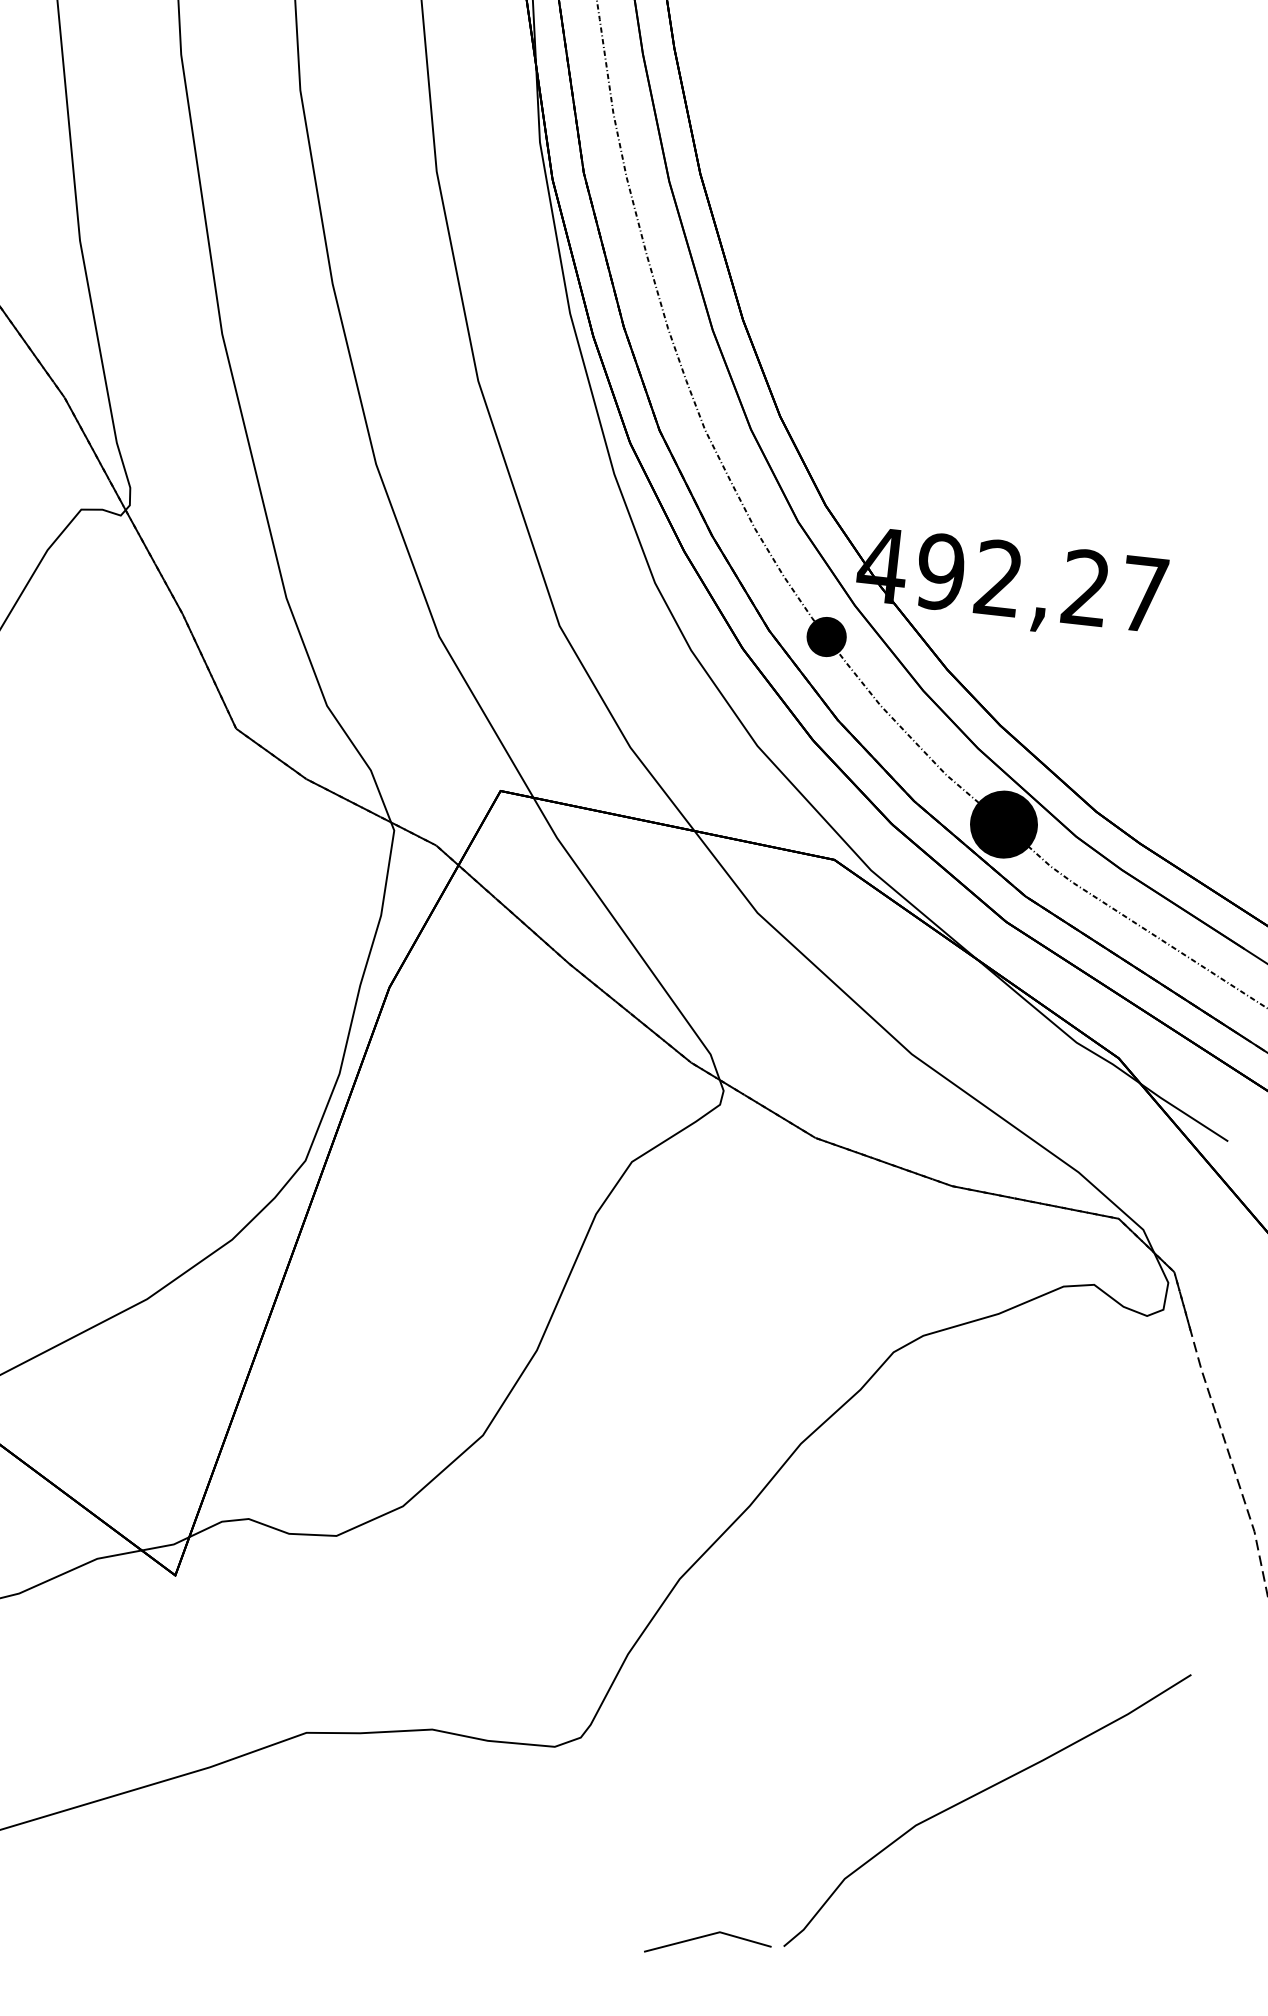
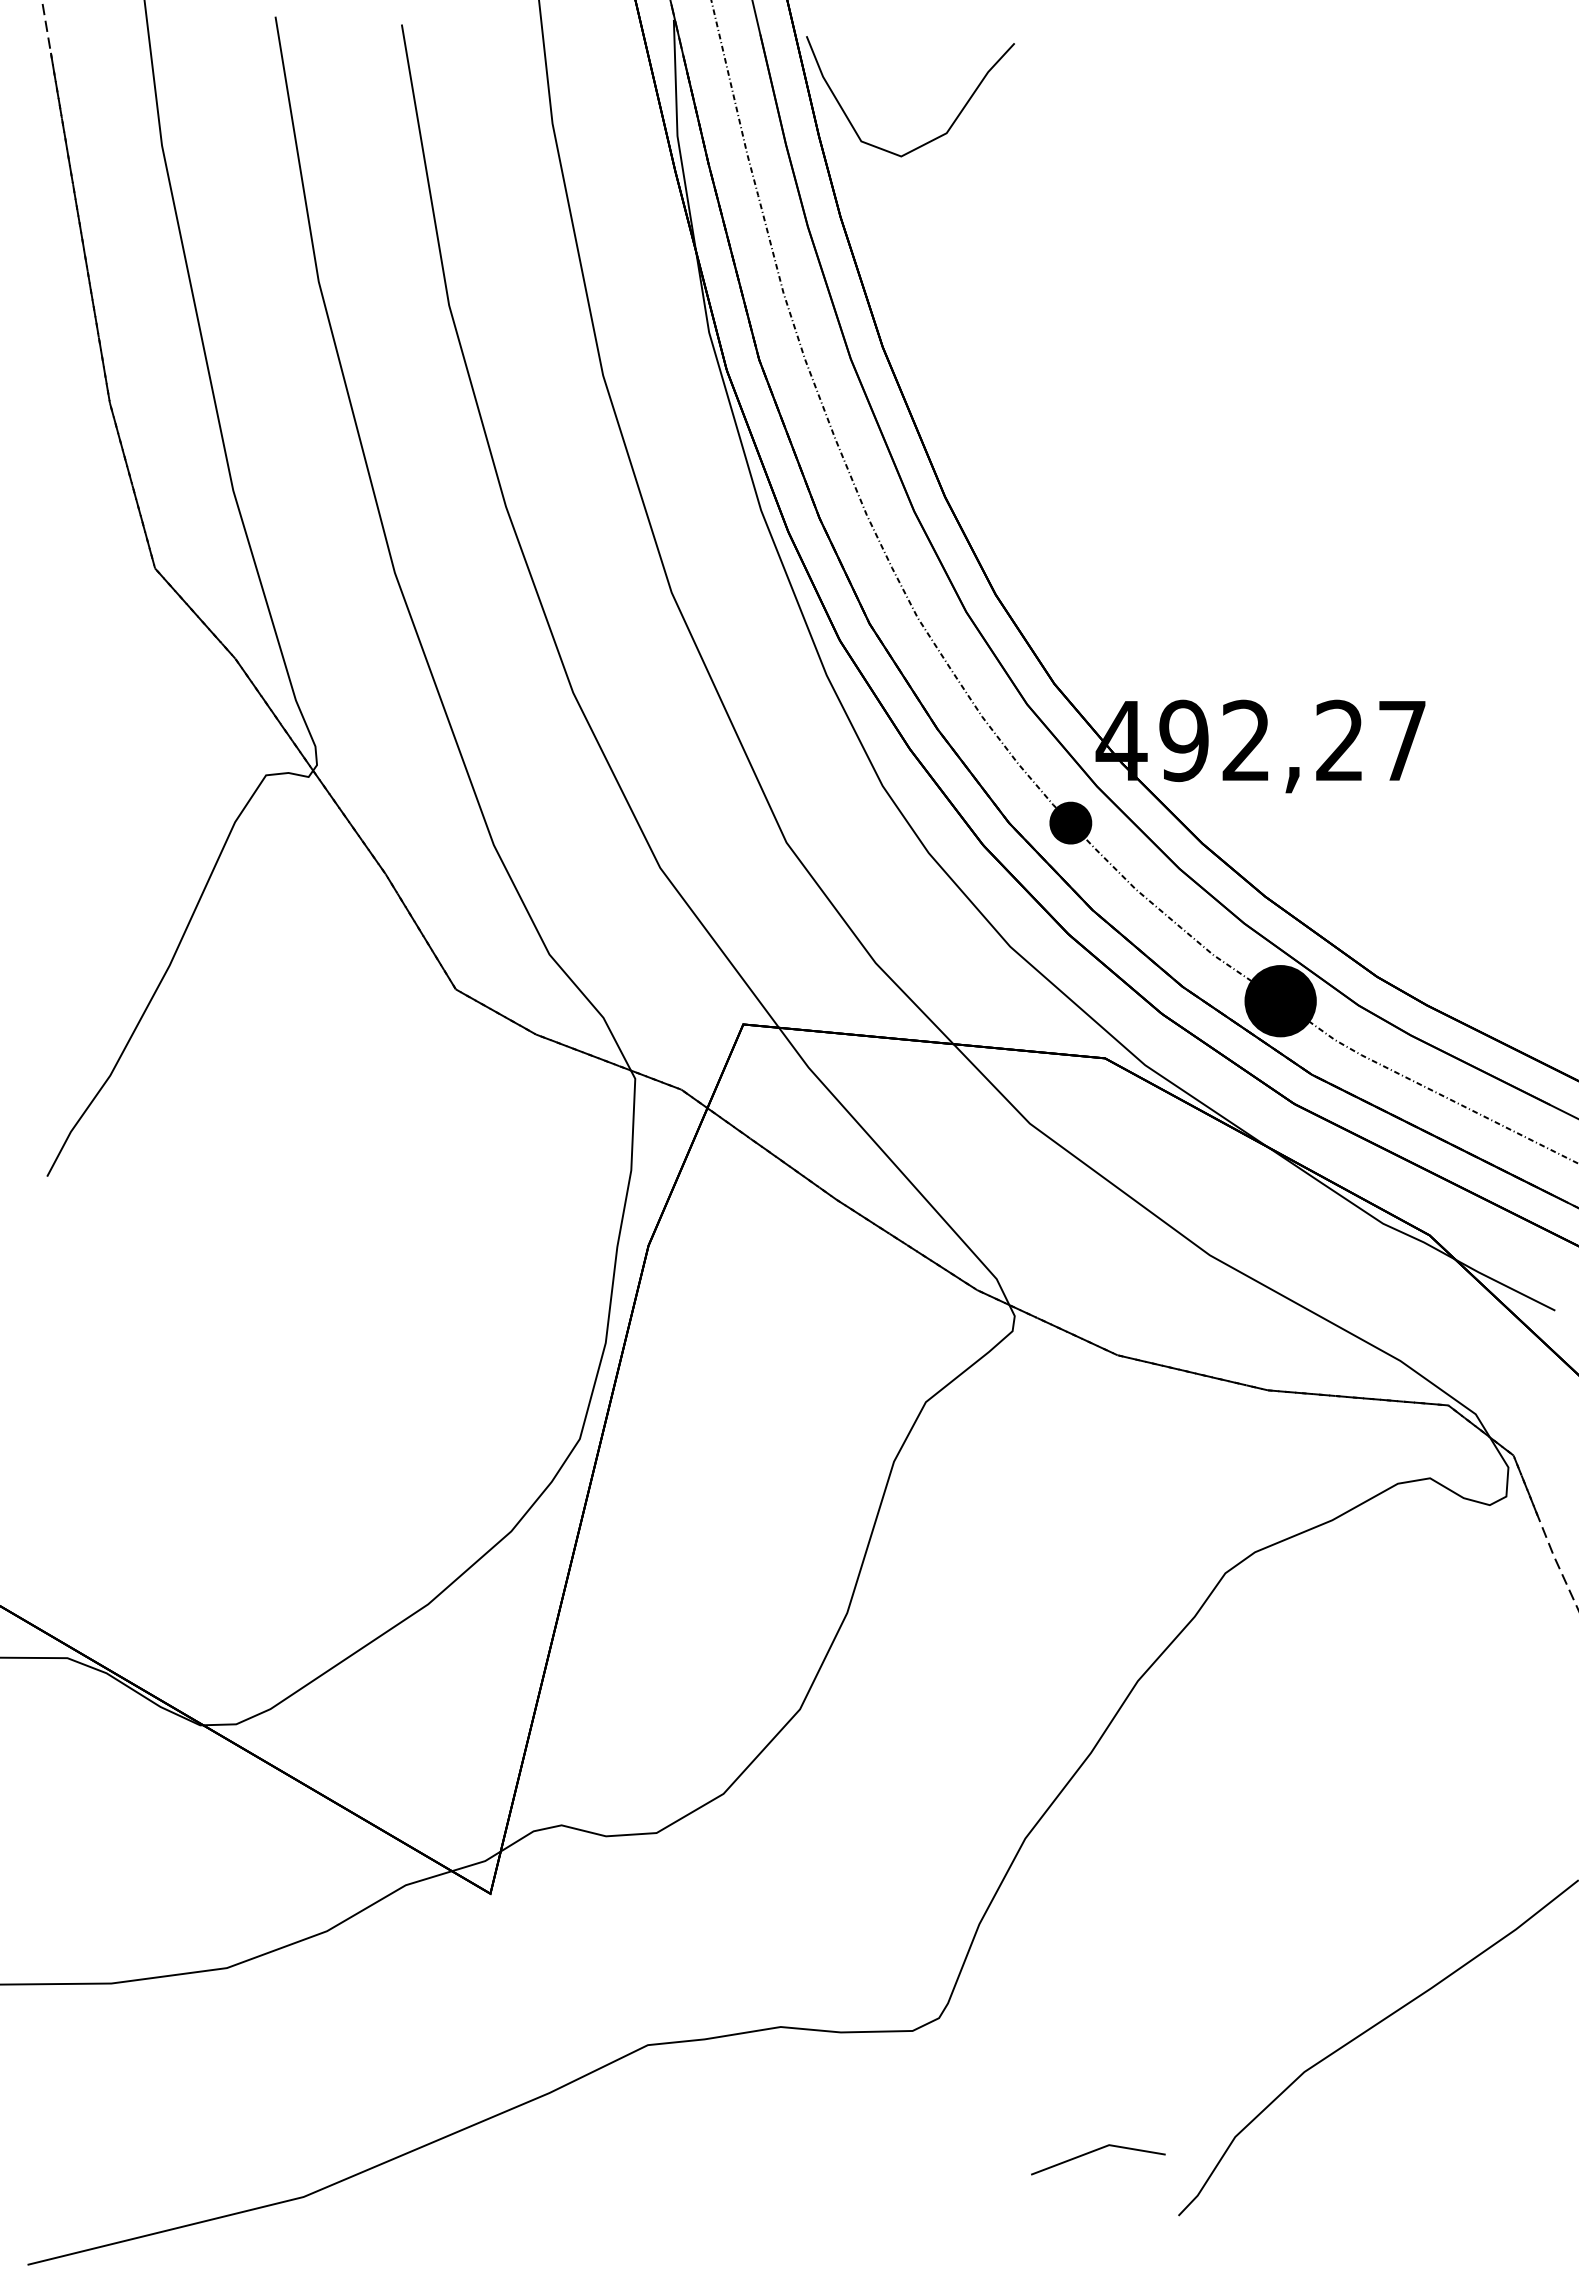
line: (706, 1936) -> (1095, 2151), moved

